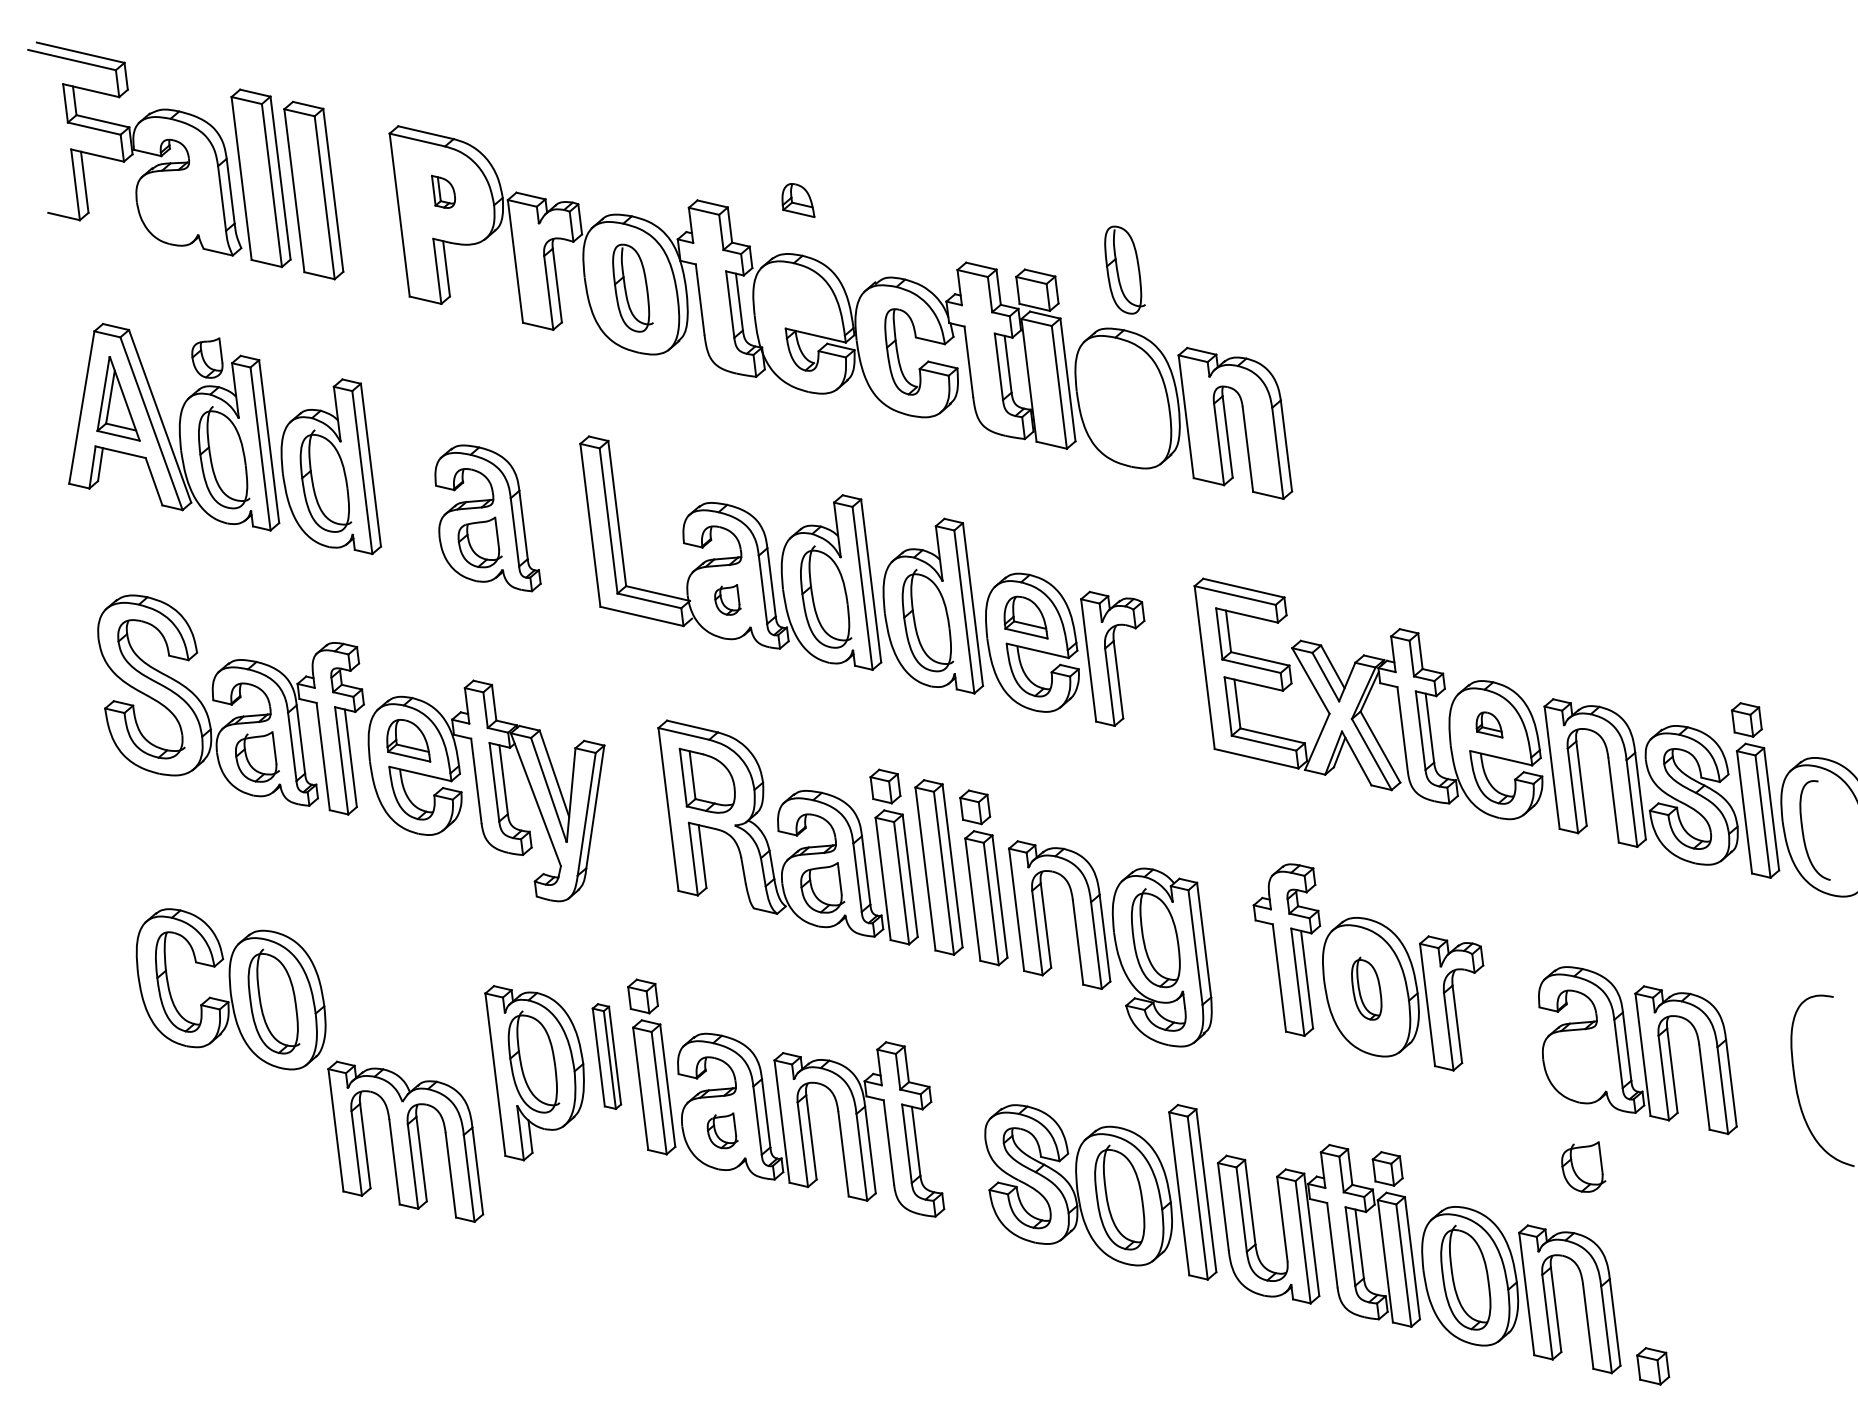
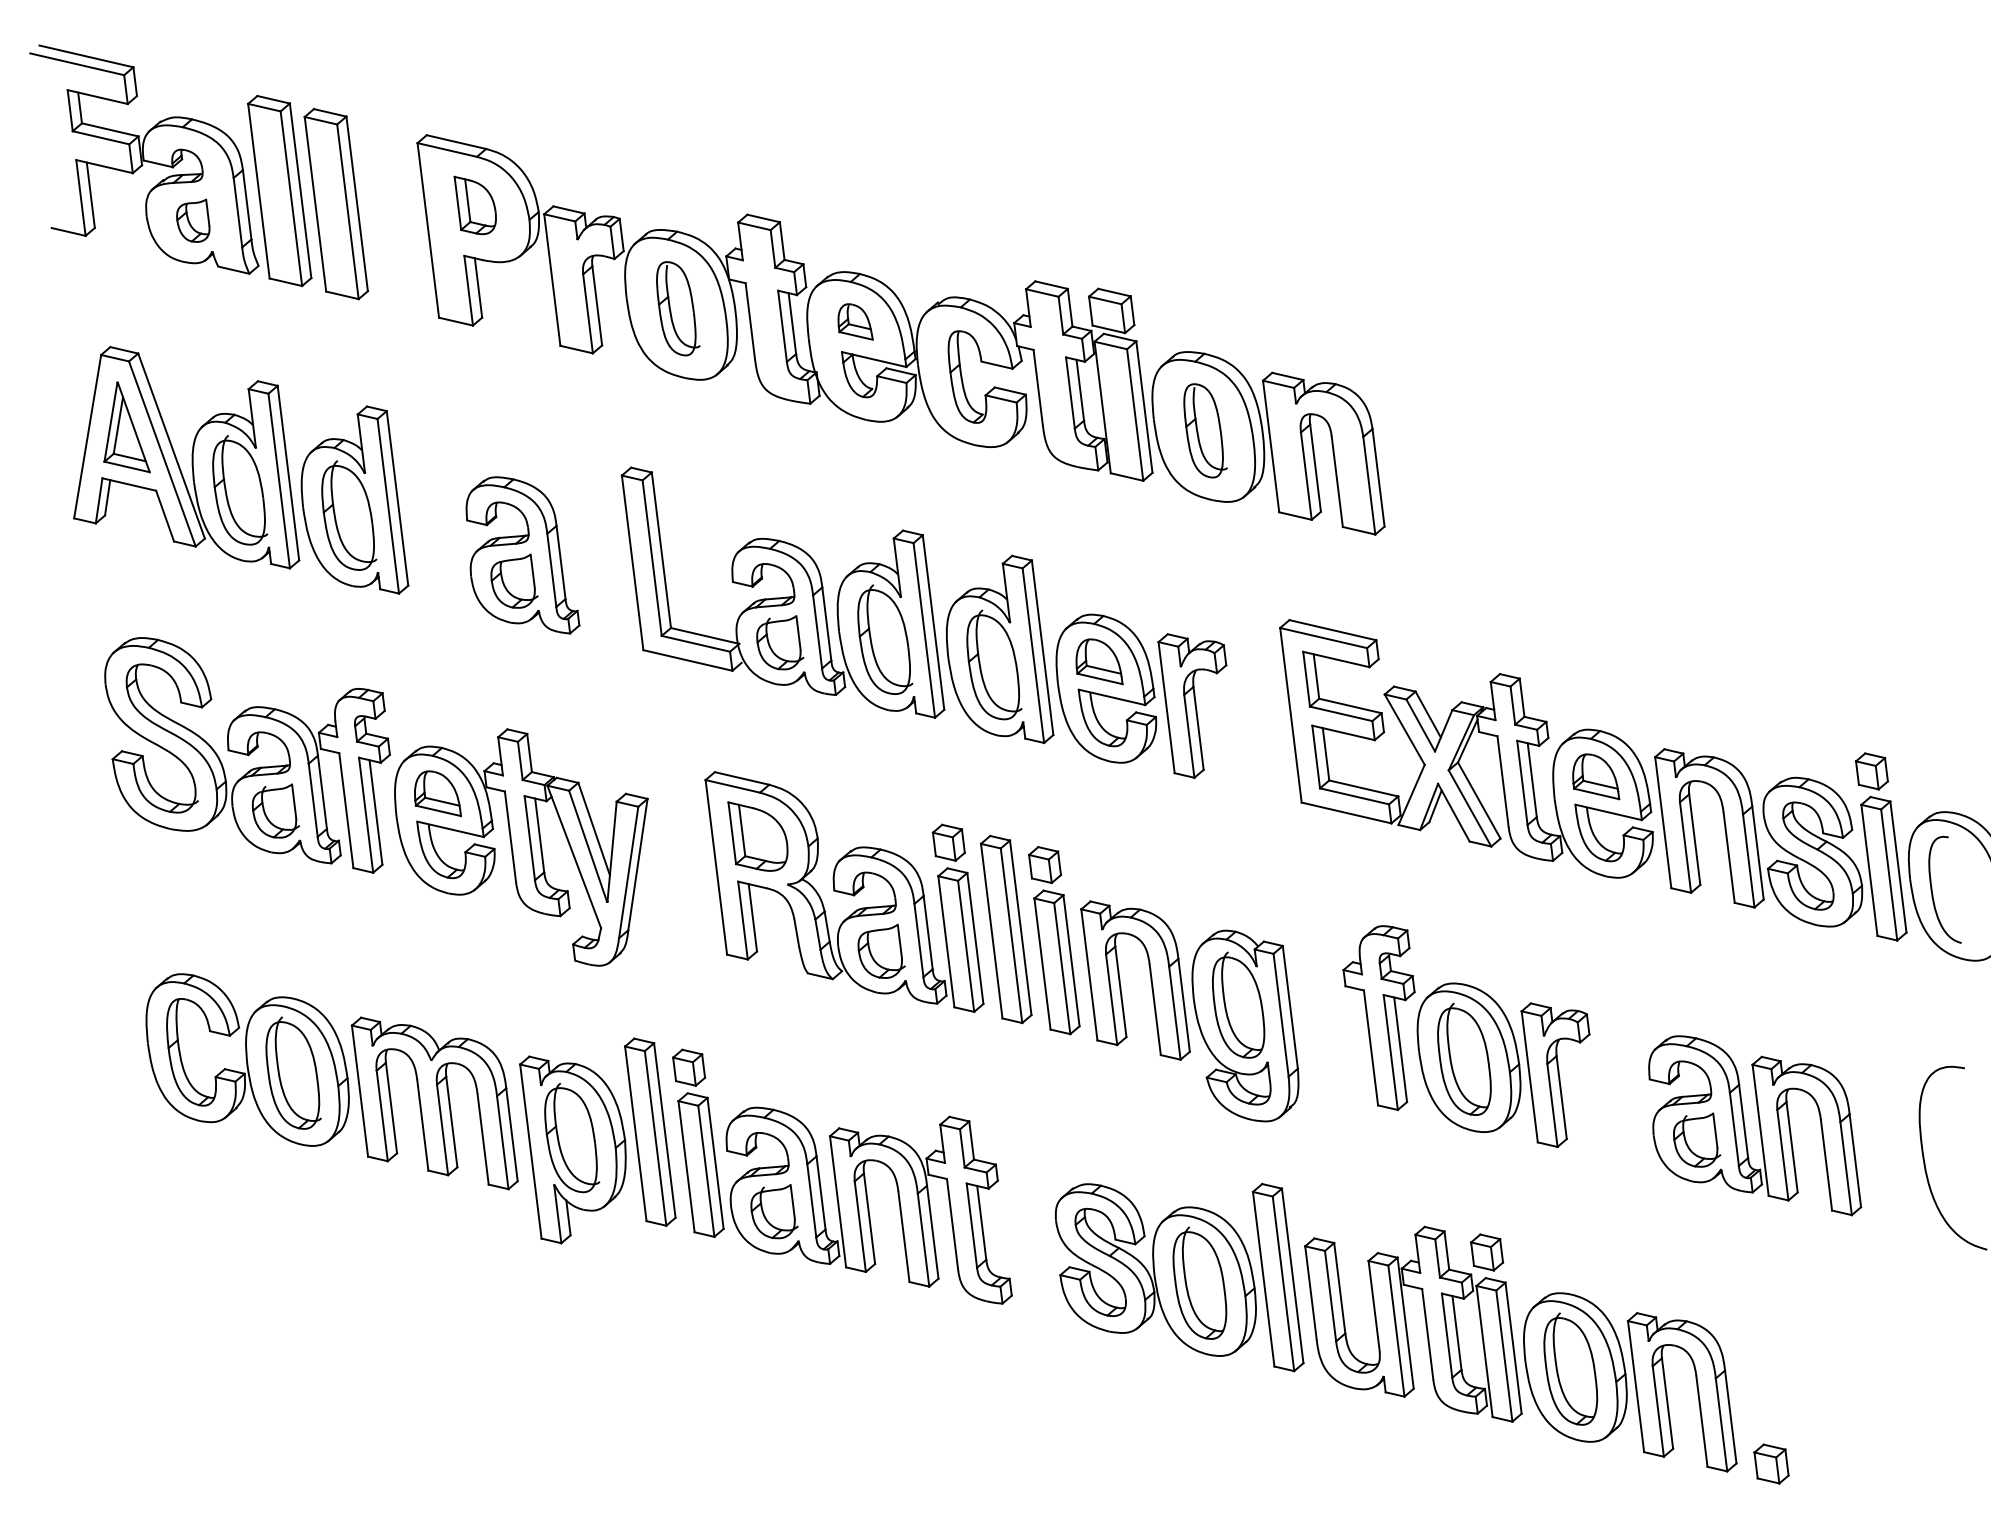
part: (443, 191) -> (475, 205), size x1.67
part: (798, 200) -> (855, 321), moved
part: (1124, 269) -> (1204, 430), moved
part: (207, 357) -> (193, 220), moved
part: (727, 599) -> (779, 642), size x1.67
part: (1489, 724) -> (1596, 776), size x1.67
part: (1366, 988) -> (1464, 1059), size x1.67
part: (606, 1056) -> (649, 1132), size x1.67
part: (722, 1130) -> (774, 1211), size x1.43
part: (405, 1141) -> (434, 1103), moved
part: (1583, 1166) -> (1696, 1139), moved

